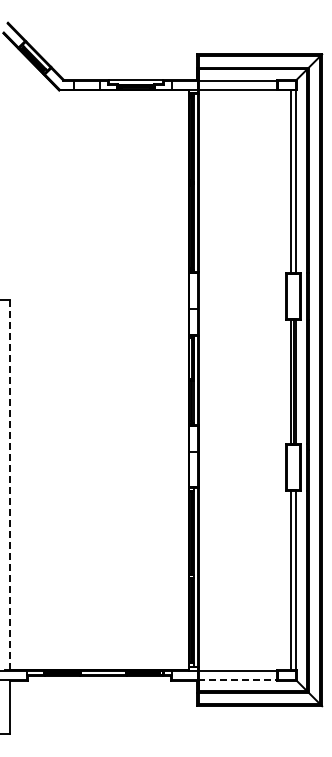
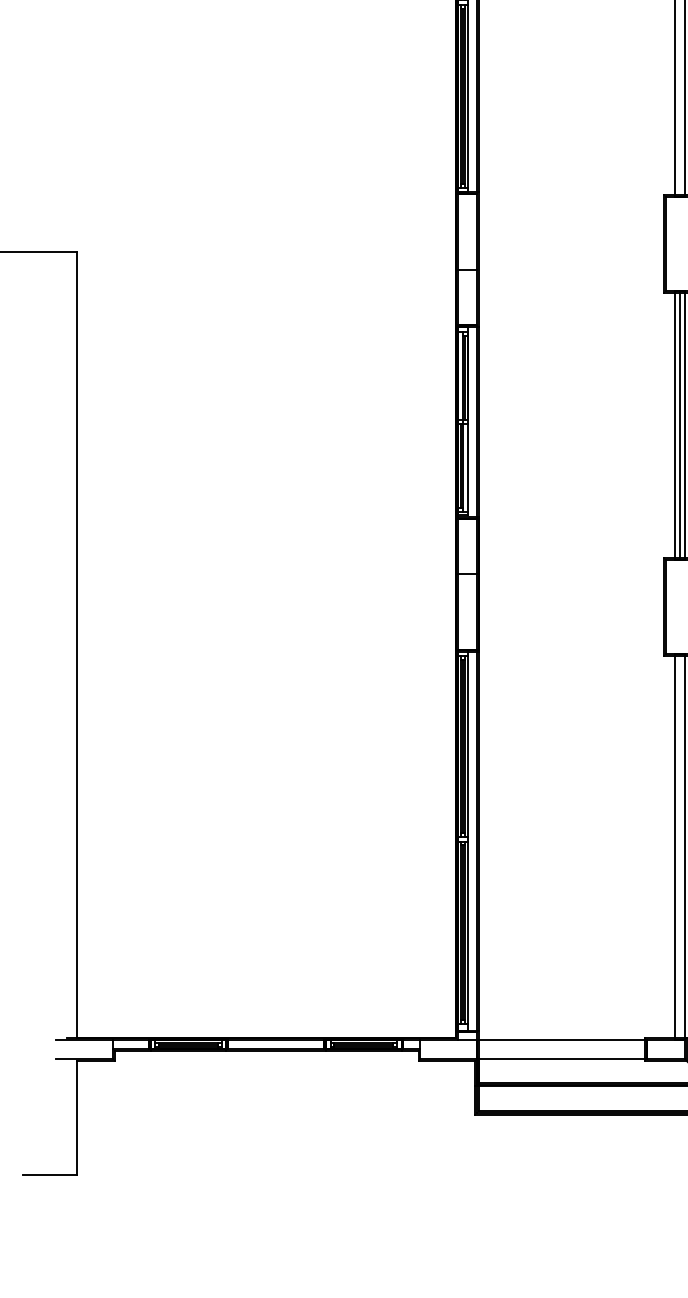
line: (9, 485) -> (75, 645), dashed -> solid
line: (238, 679) -> (562, 1058), dashed -> solid

